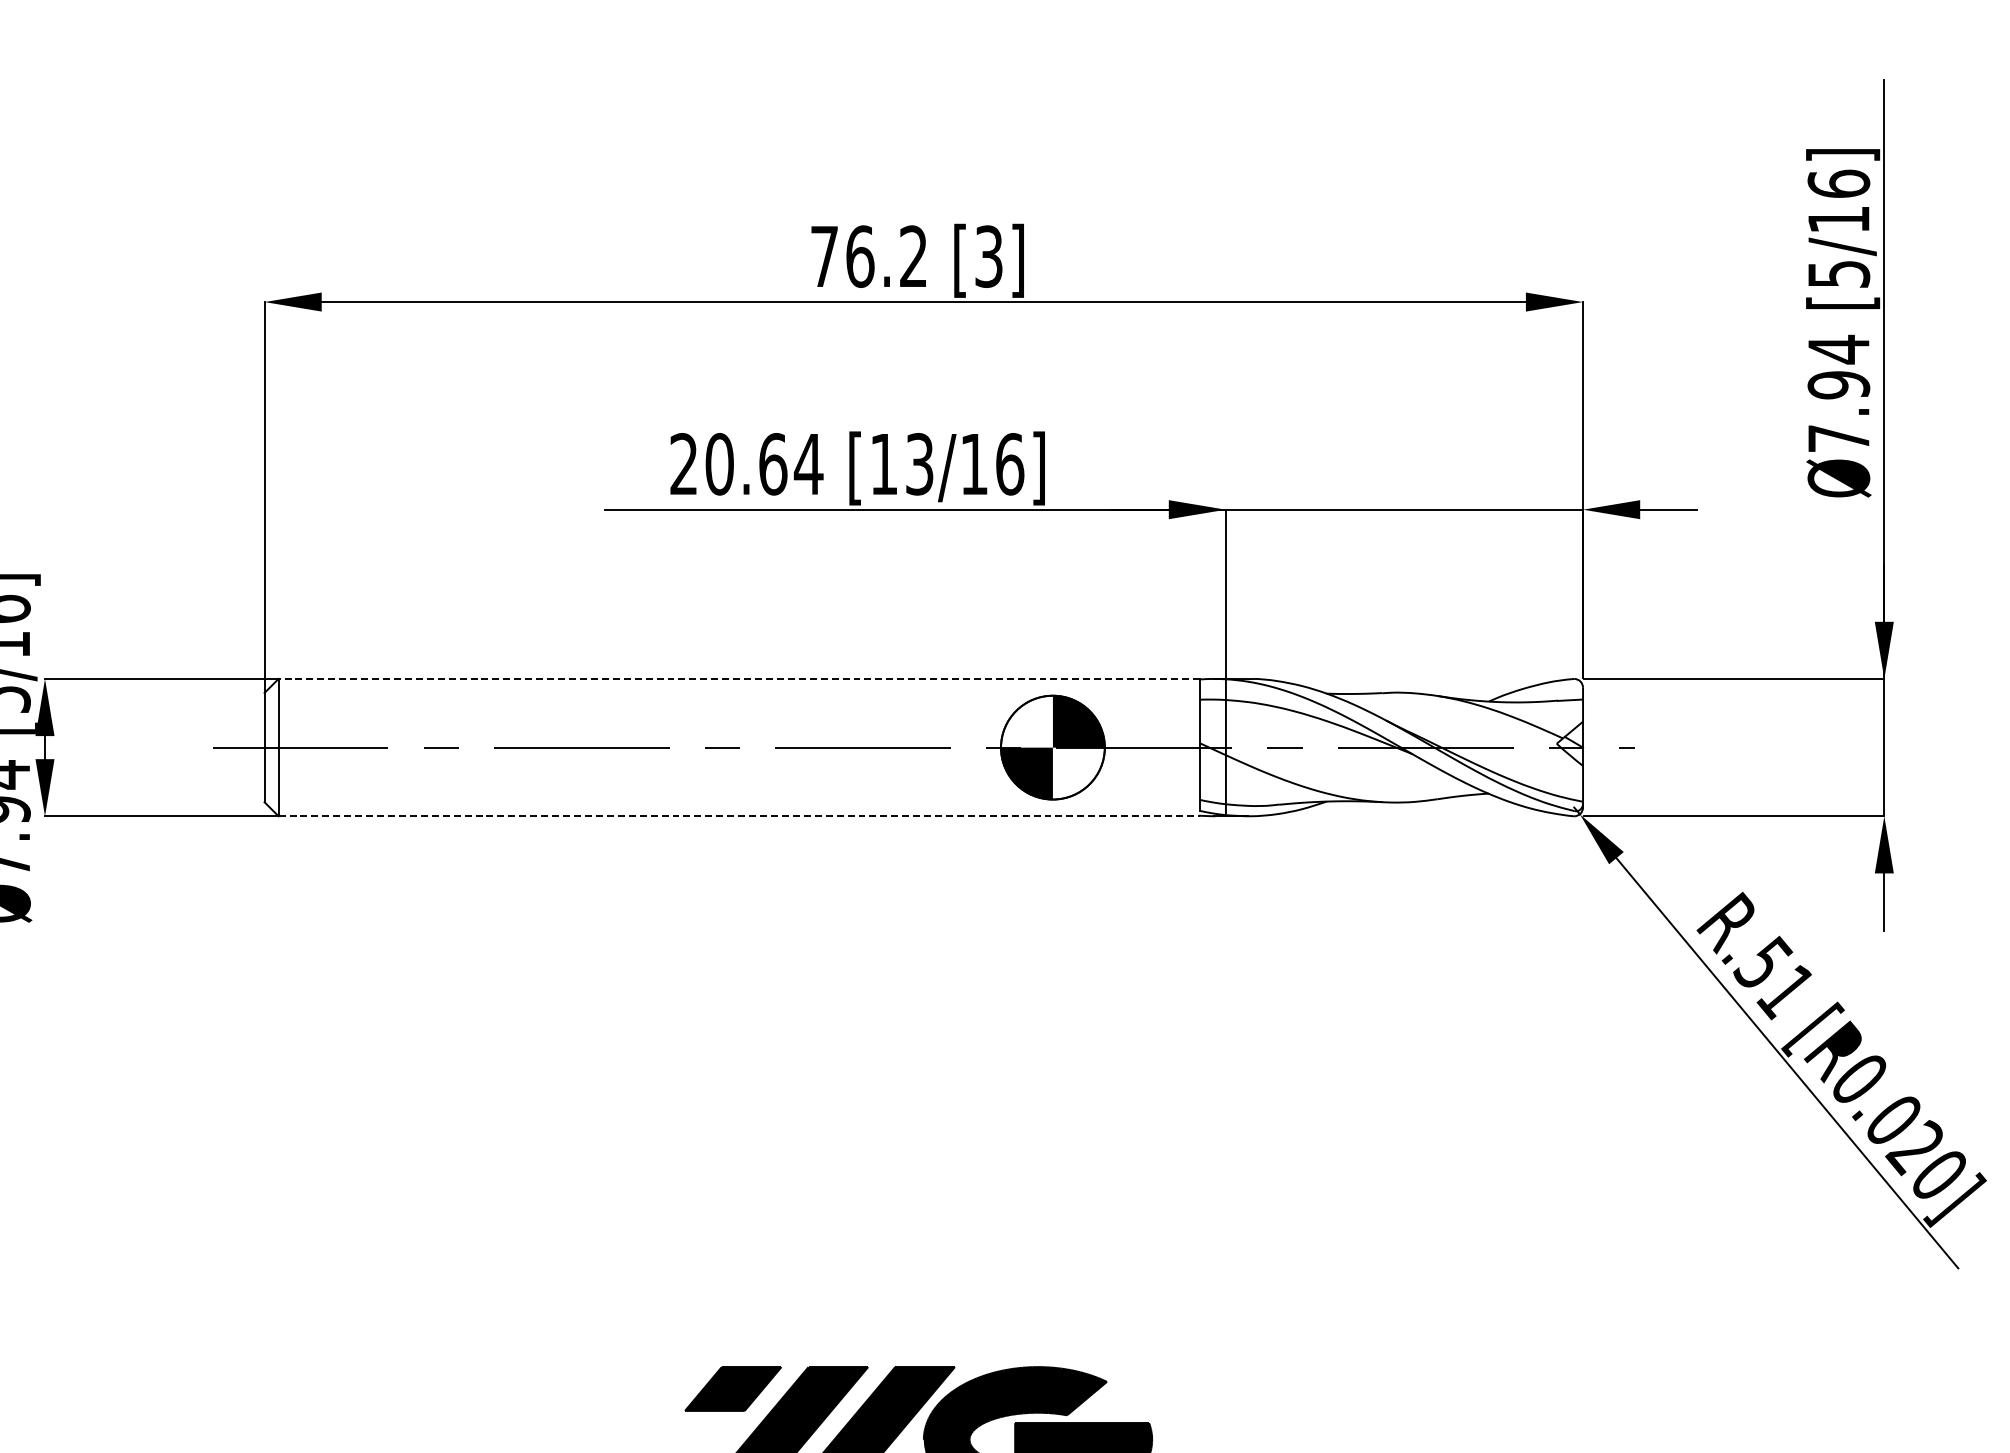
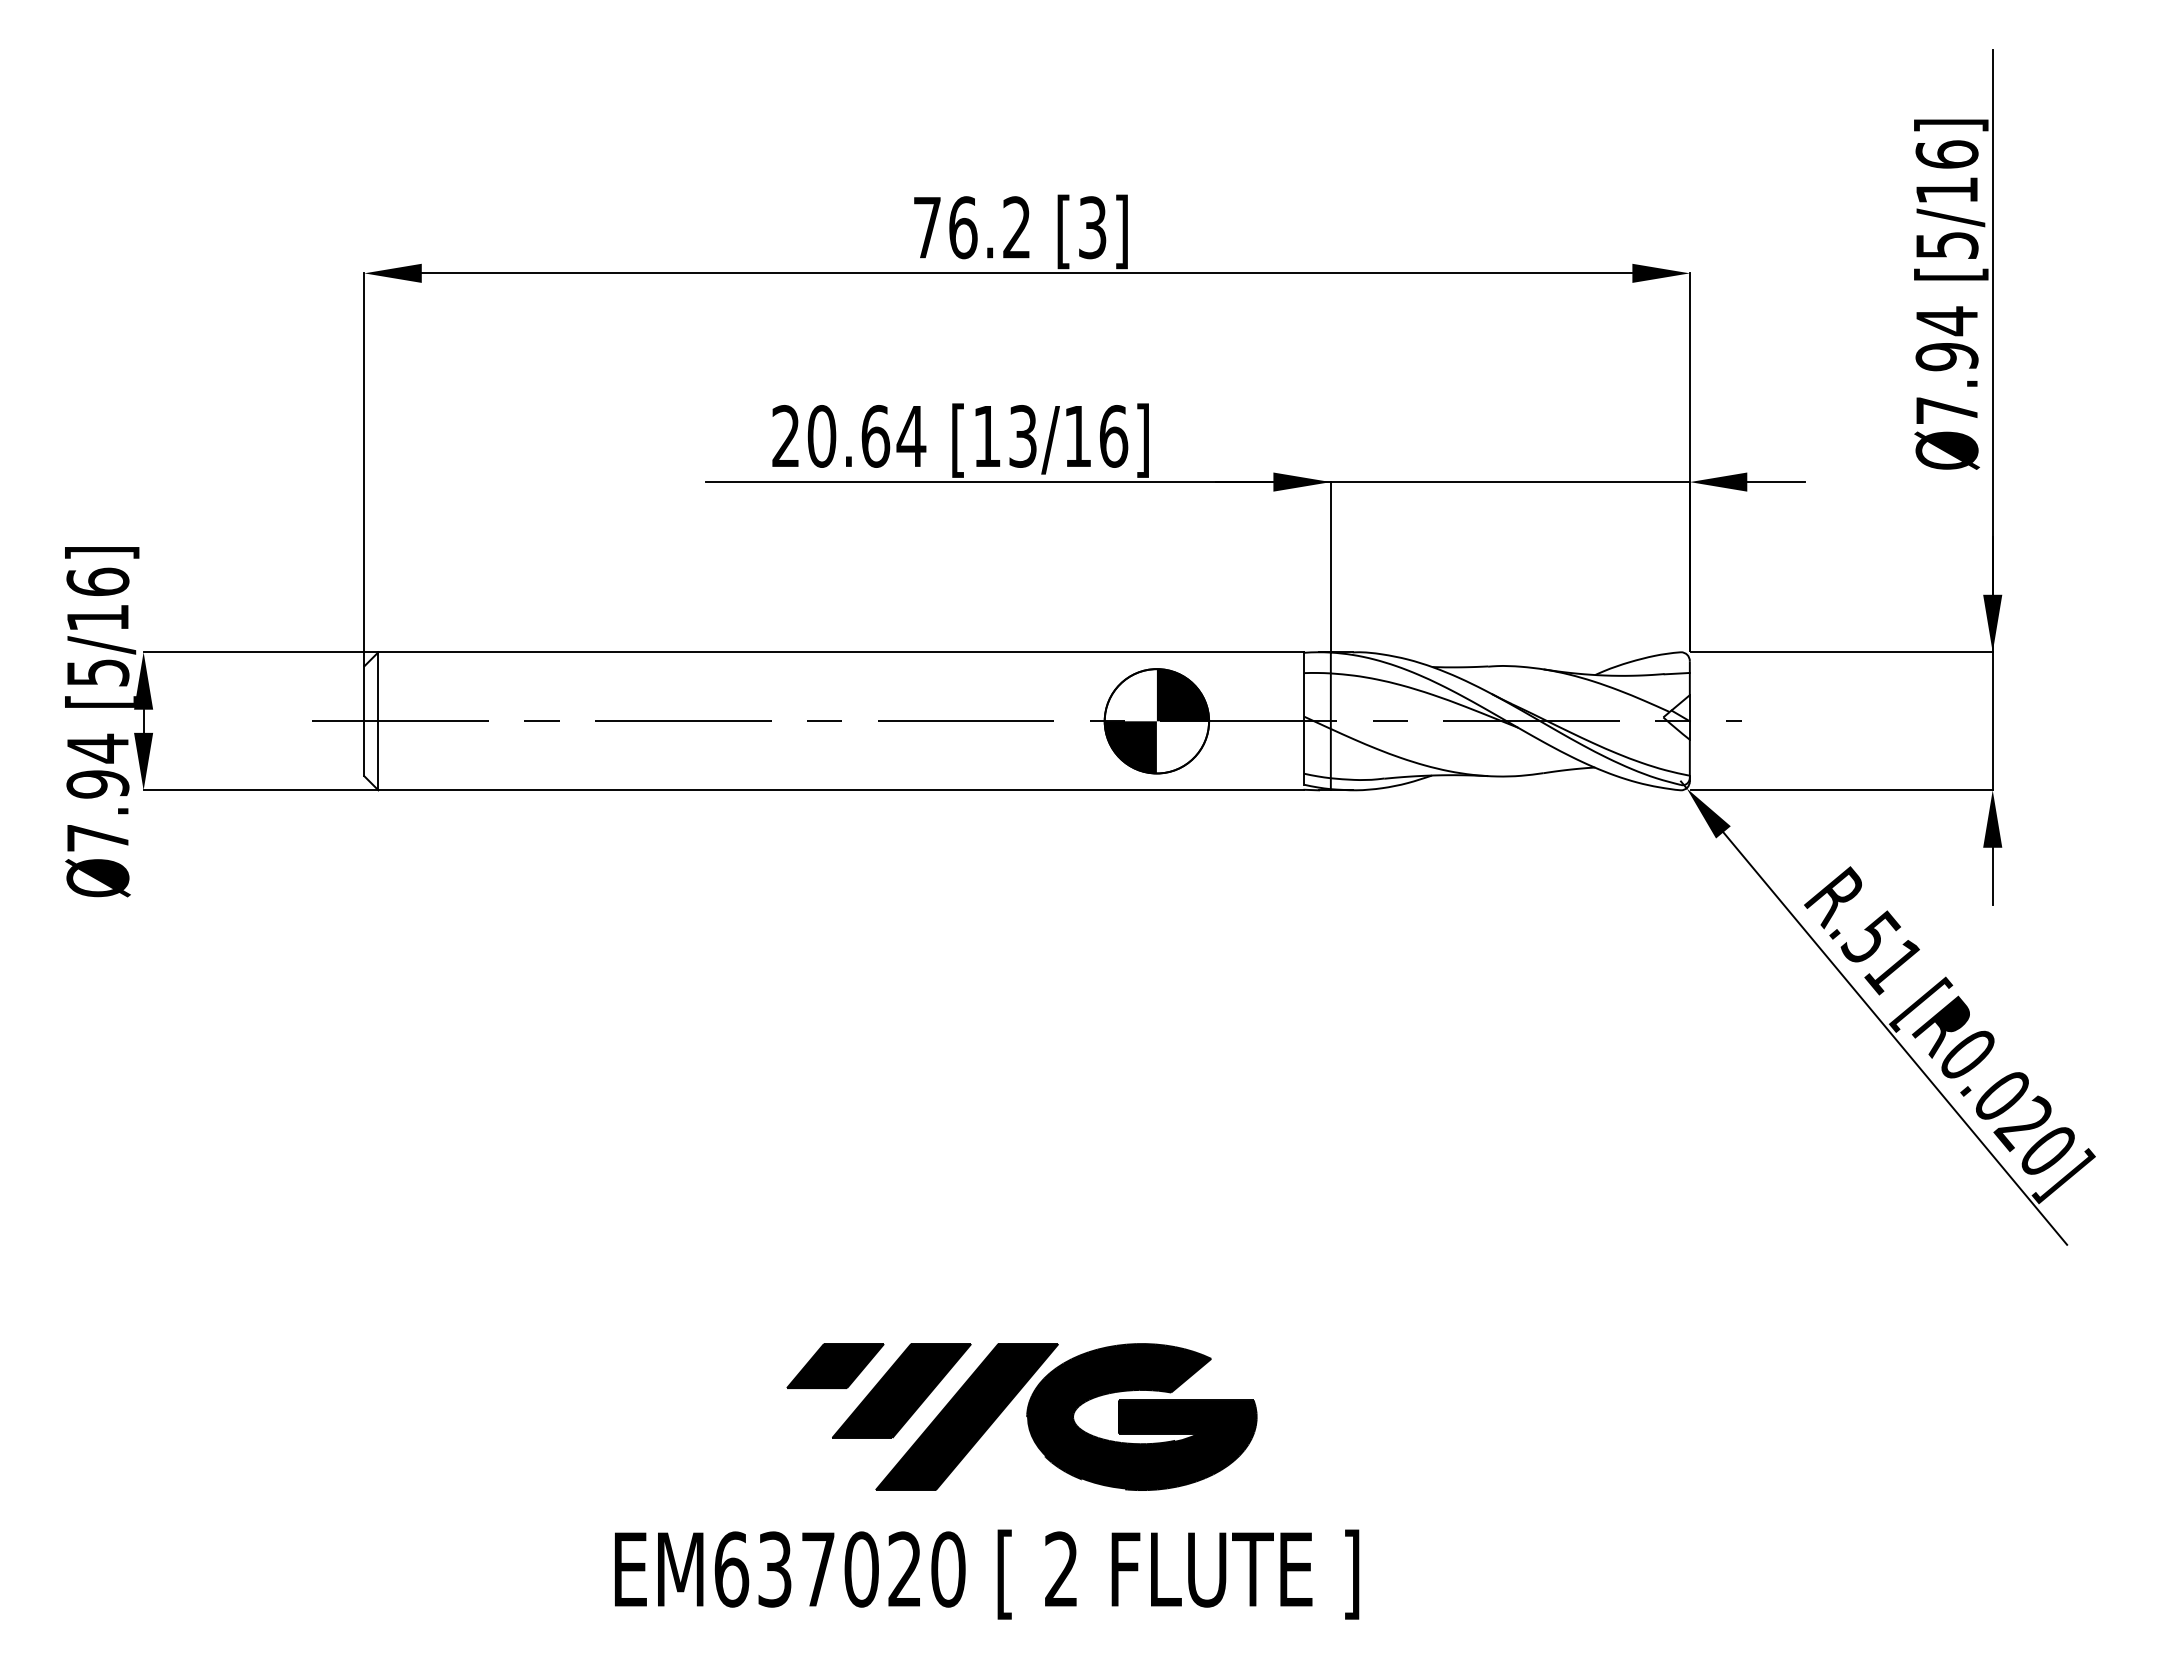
line: (739, 679) -> (841, 652), dashed -> solid
line: (739, 816) -> (841, 790), dashed -> solid

